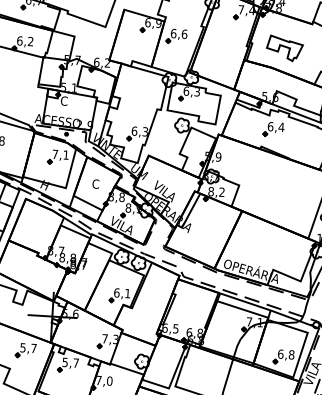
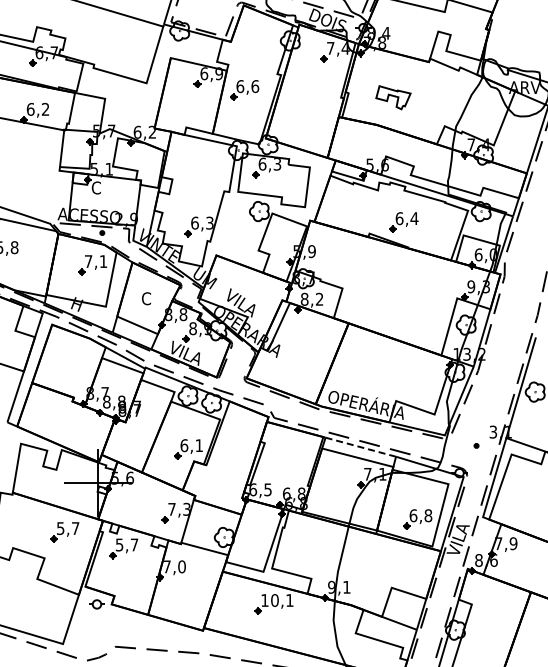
part: (284, 48) -> (393, 97), size x0.7
part: (273, 129) -> (403, 222), moved
line: (245, 302) -> (360, 447), solid -> dashed

